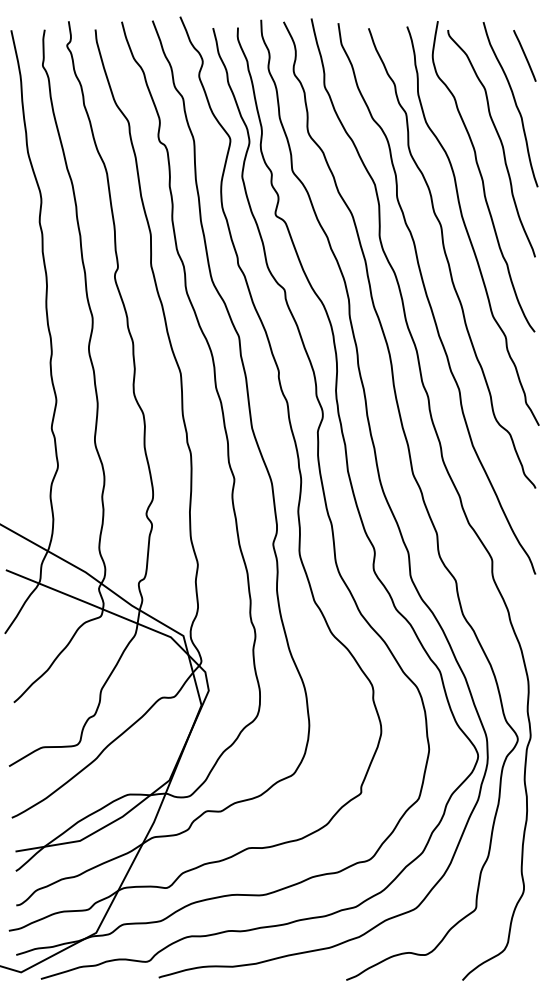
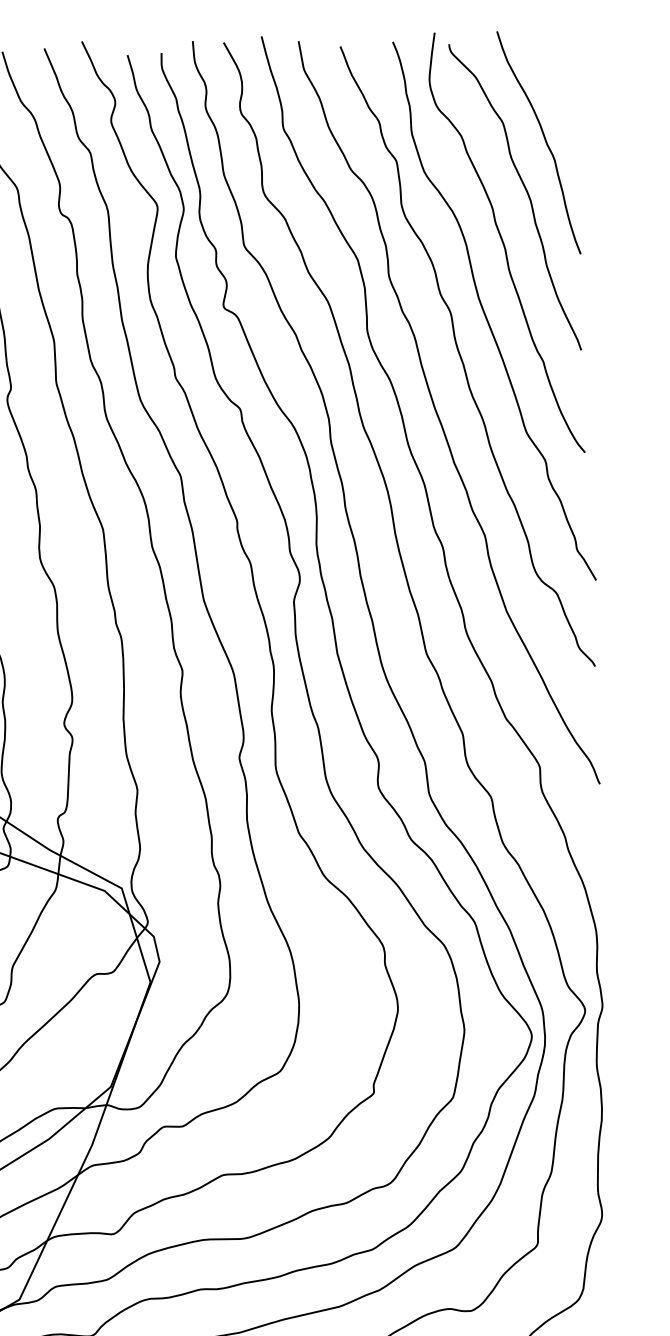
line: (524, 55) -> (555, 74), removed

